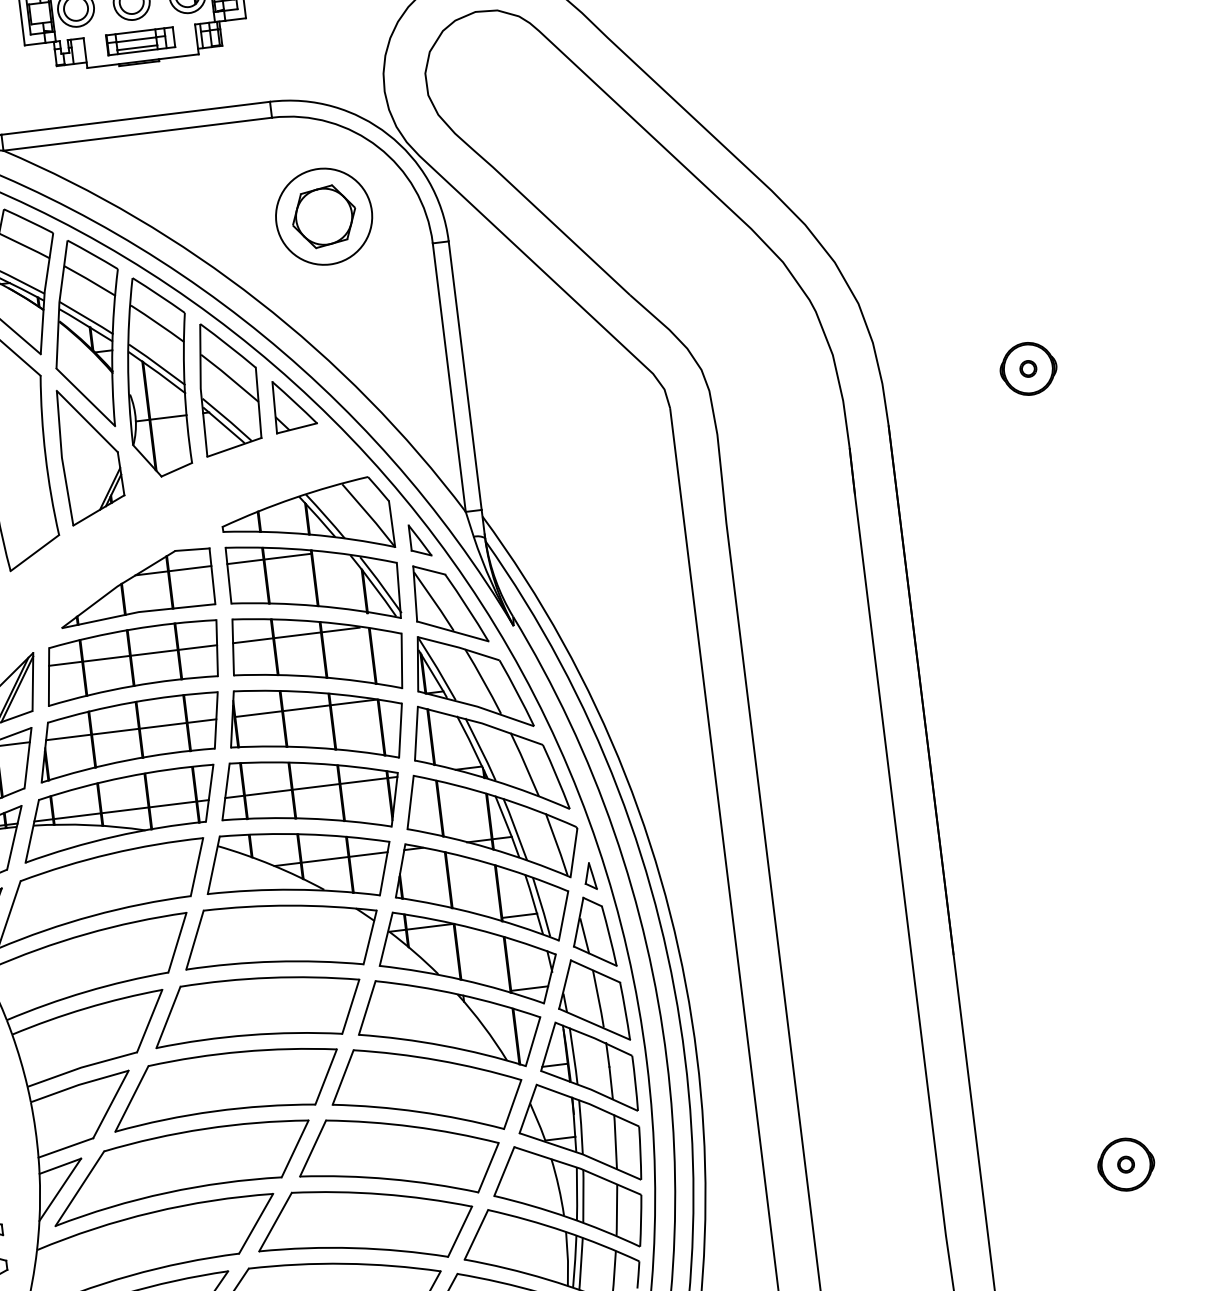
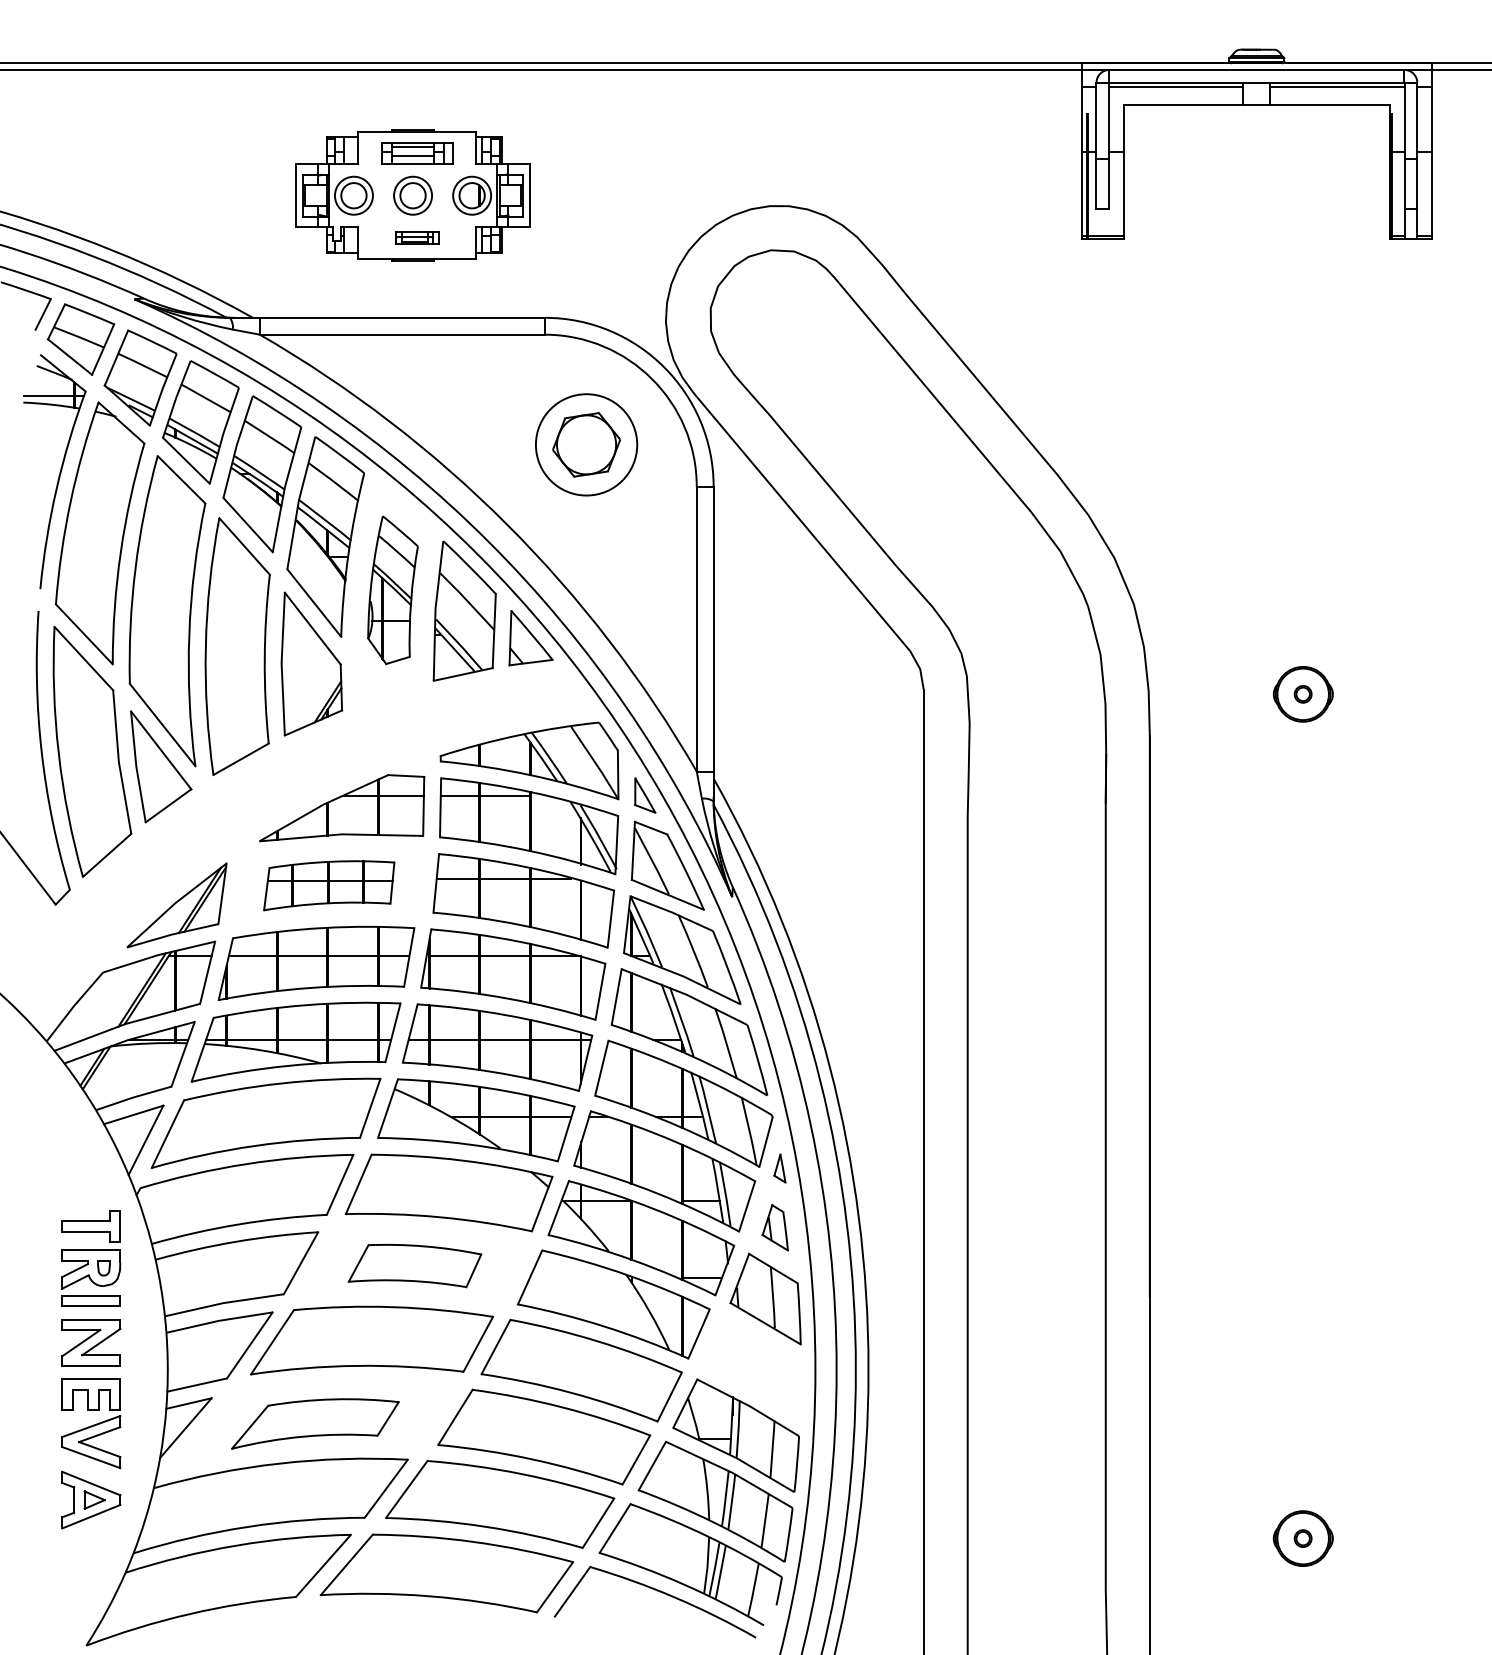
part: (140, 40) -> (417, 237), size x0.6
part: (158, 376) -> (392, 590), size x0.7
part: (132, 661) -> (329, 885), size x0.7
part: (592, 932) -> (775, 1227), size x0.6
part: (256, 1010) -> (414, 1265), size x0.6
part: (586, 1068) -> (751, 1368), removed
part: (181, 1170) -> (315, 1423), size x0.6

